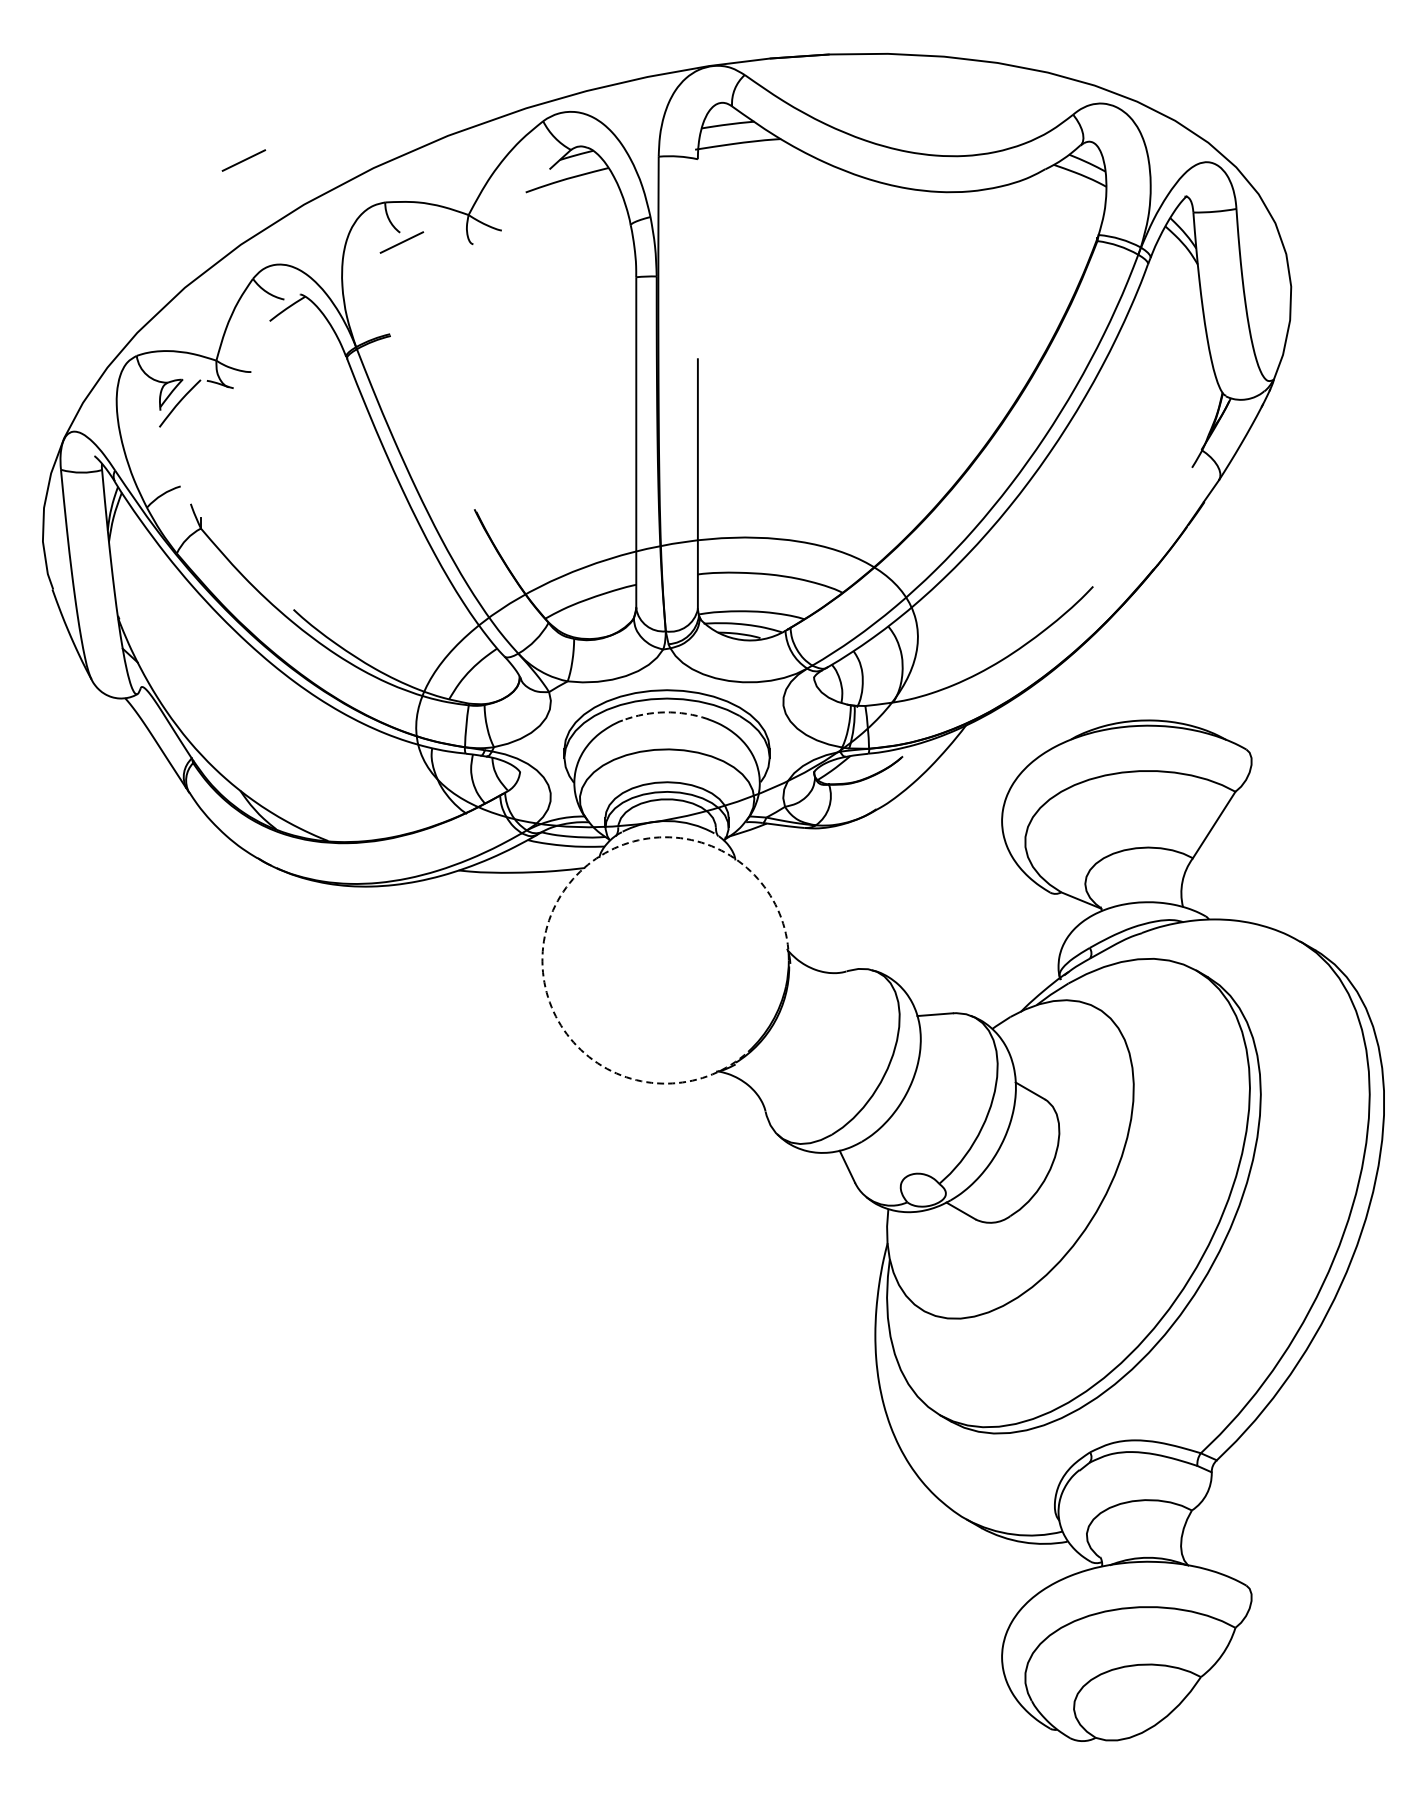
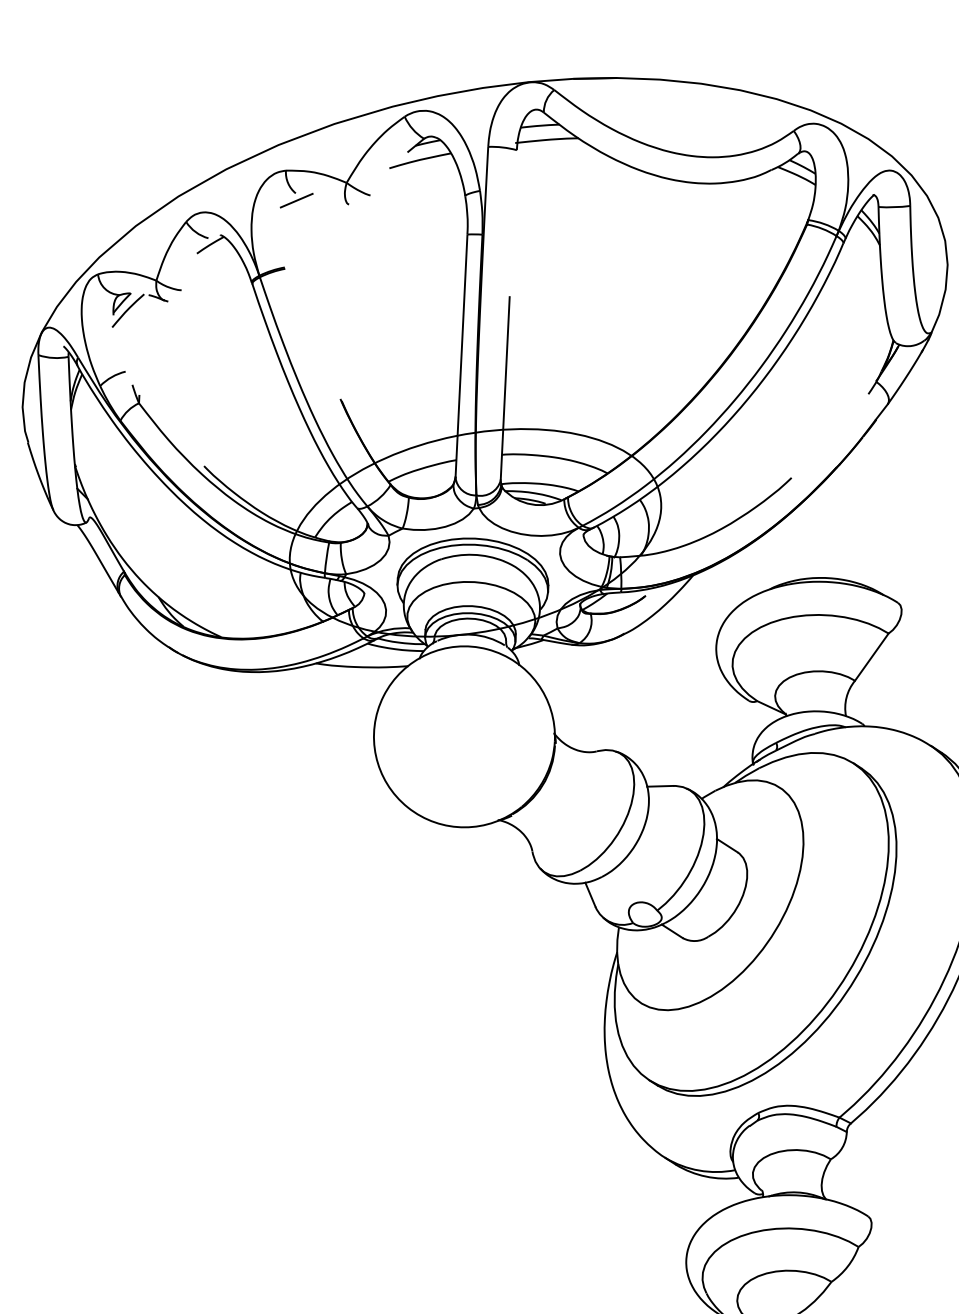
line: (243, 160) -> (183, 134), removed
arc: (665, 712) -> (473, 554), dashed -> solid
arc: (553, 910) -> (383, 696), dashed -> solid

